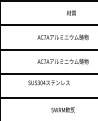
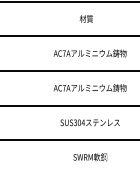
text: (70, 12) -> (85, 17), moved
text: (48, 82) -> (89, 122), moved

